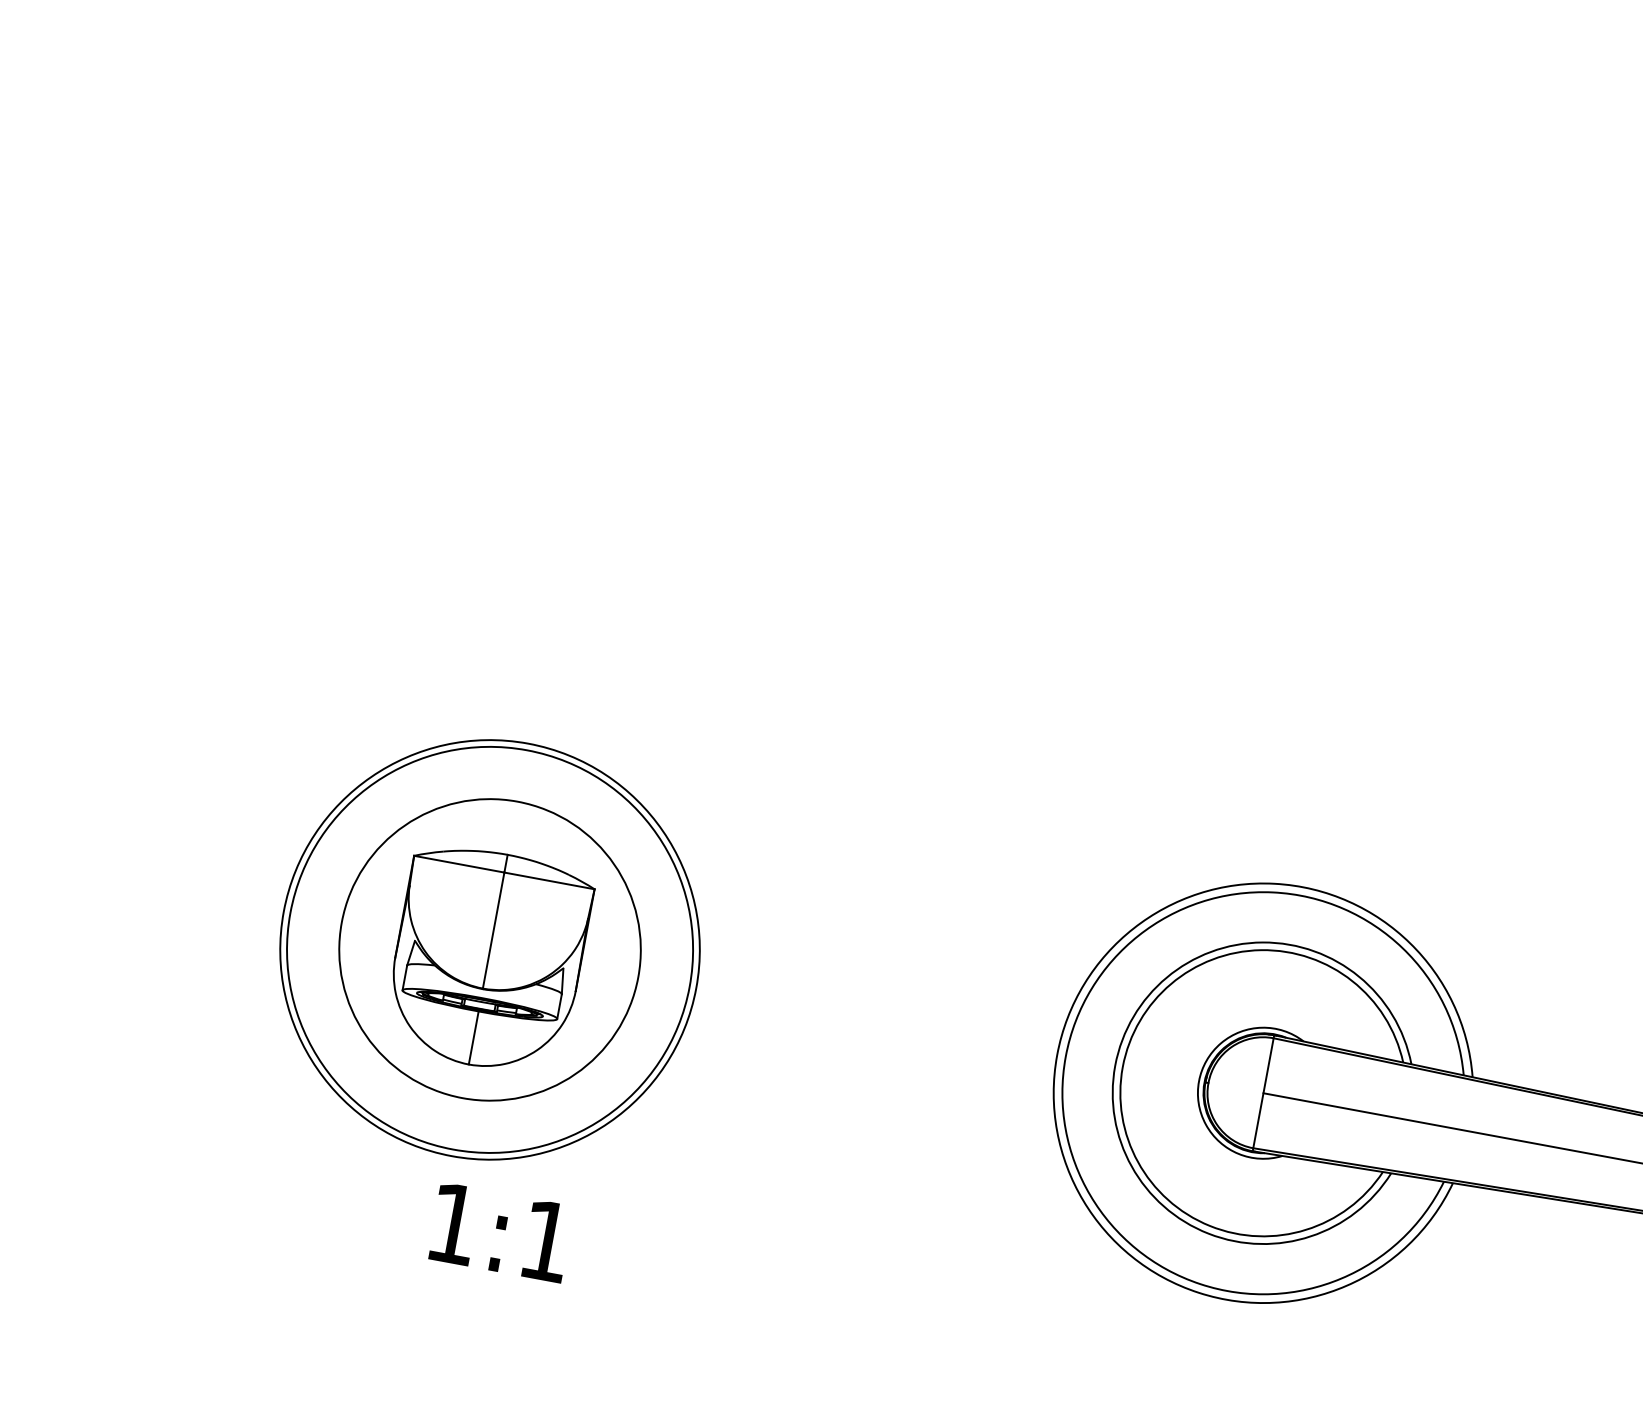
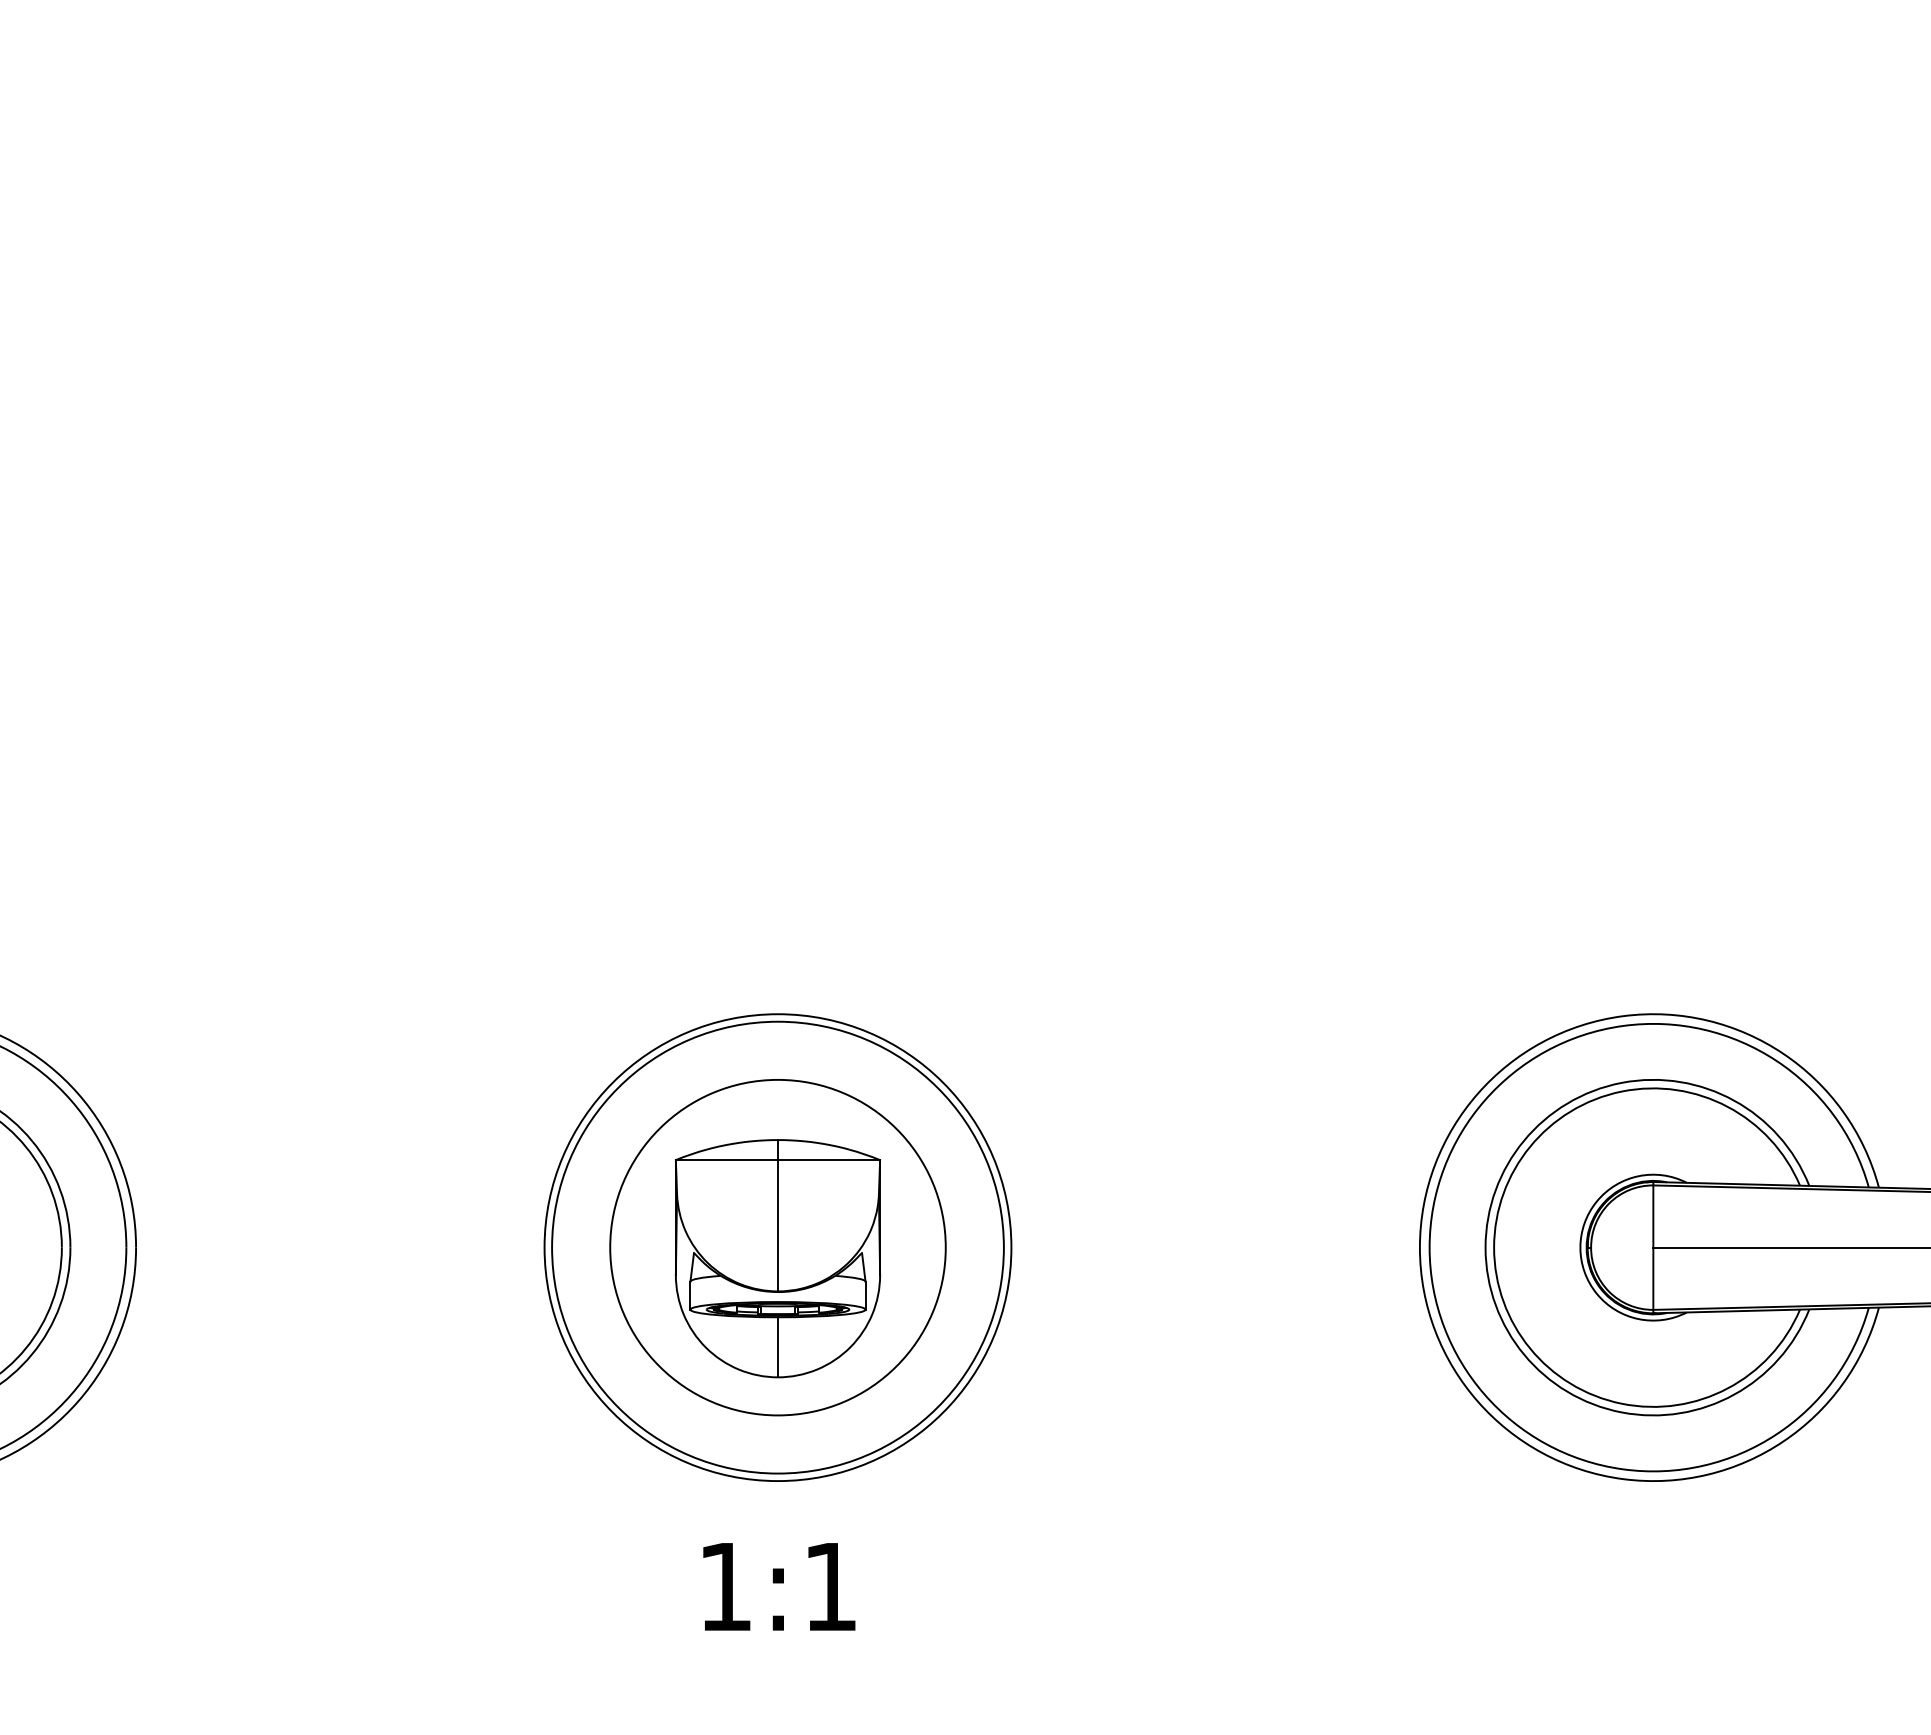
text: (501, 1232) -> (779, 1586), moved

